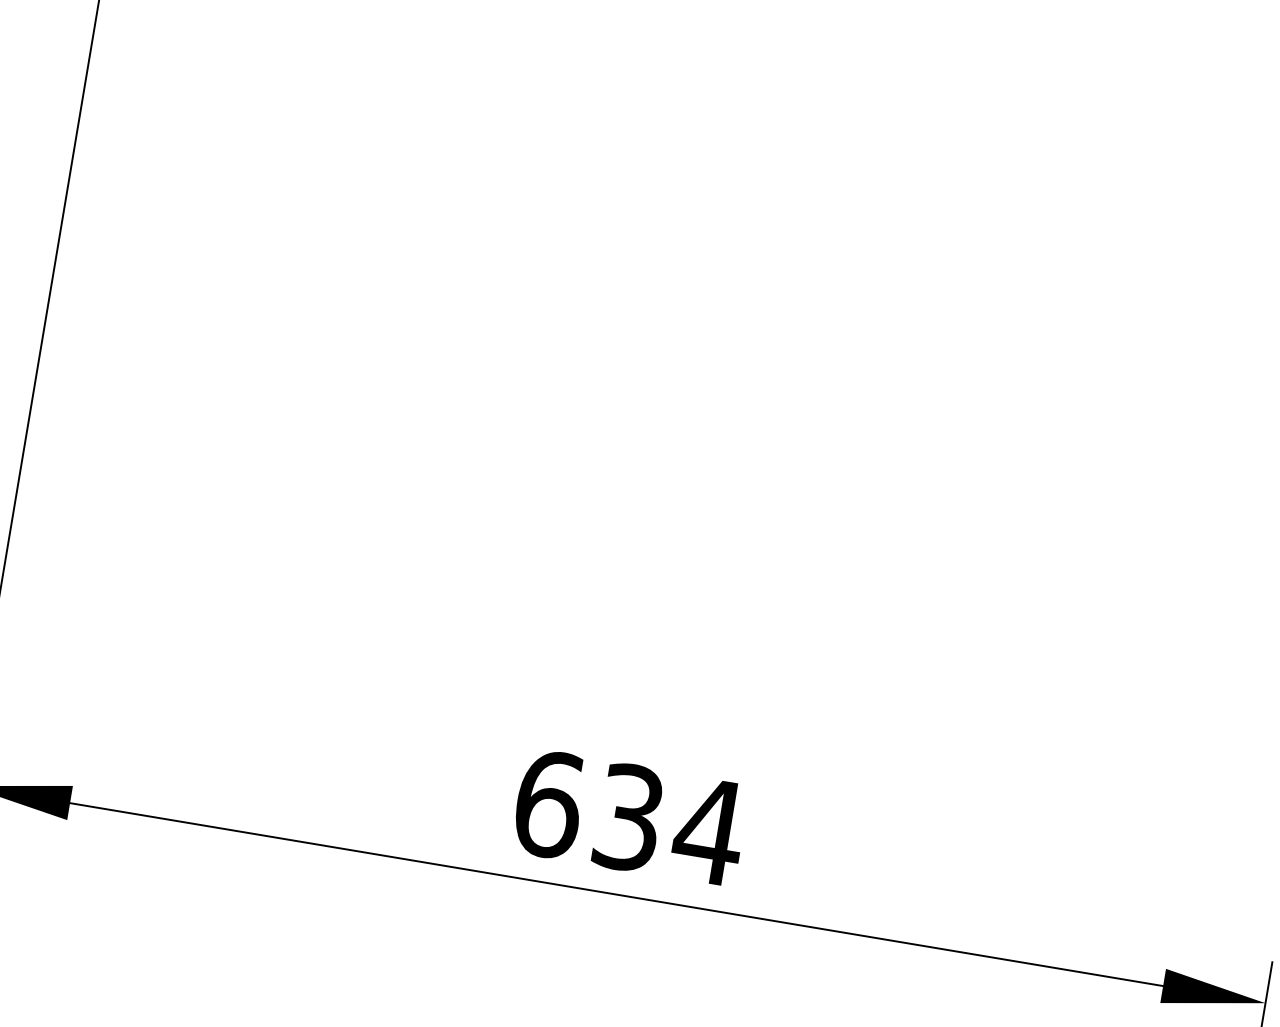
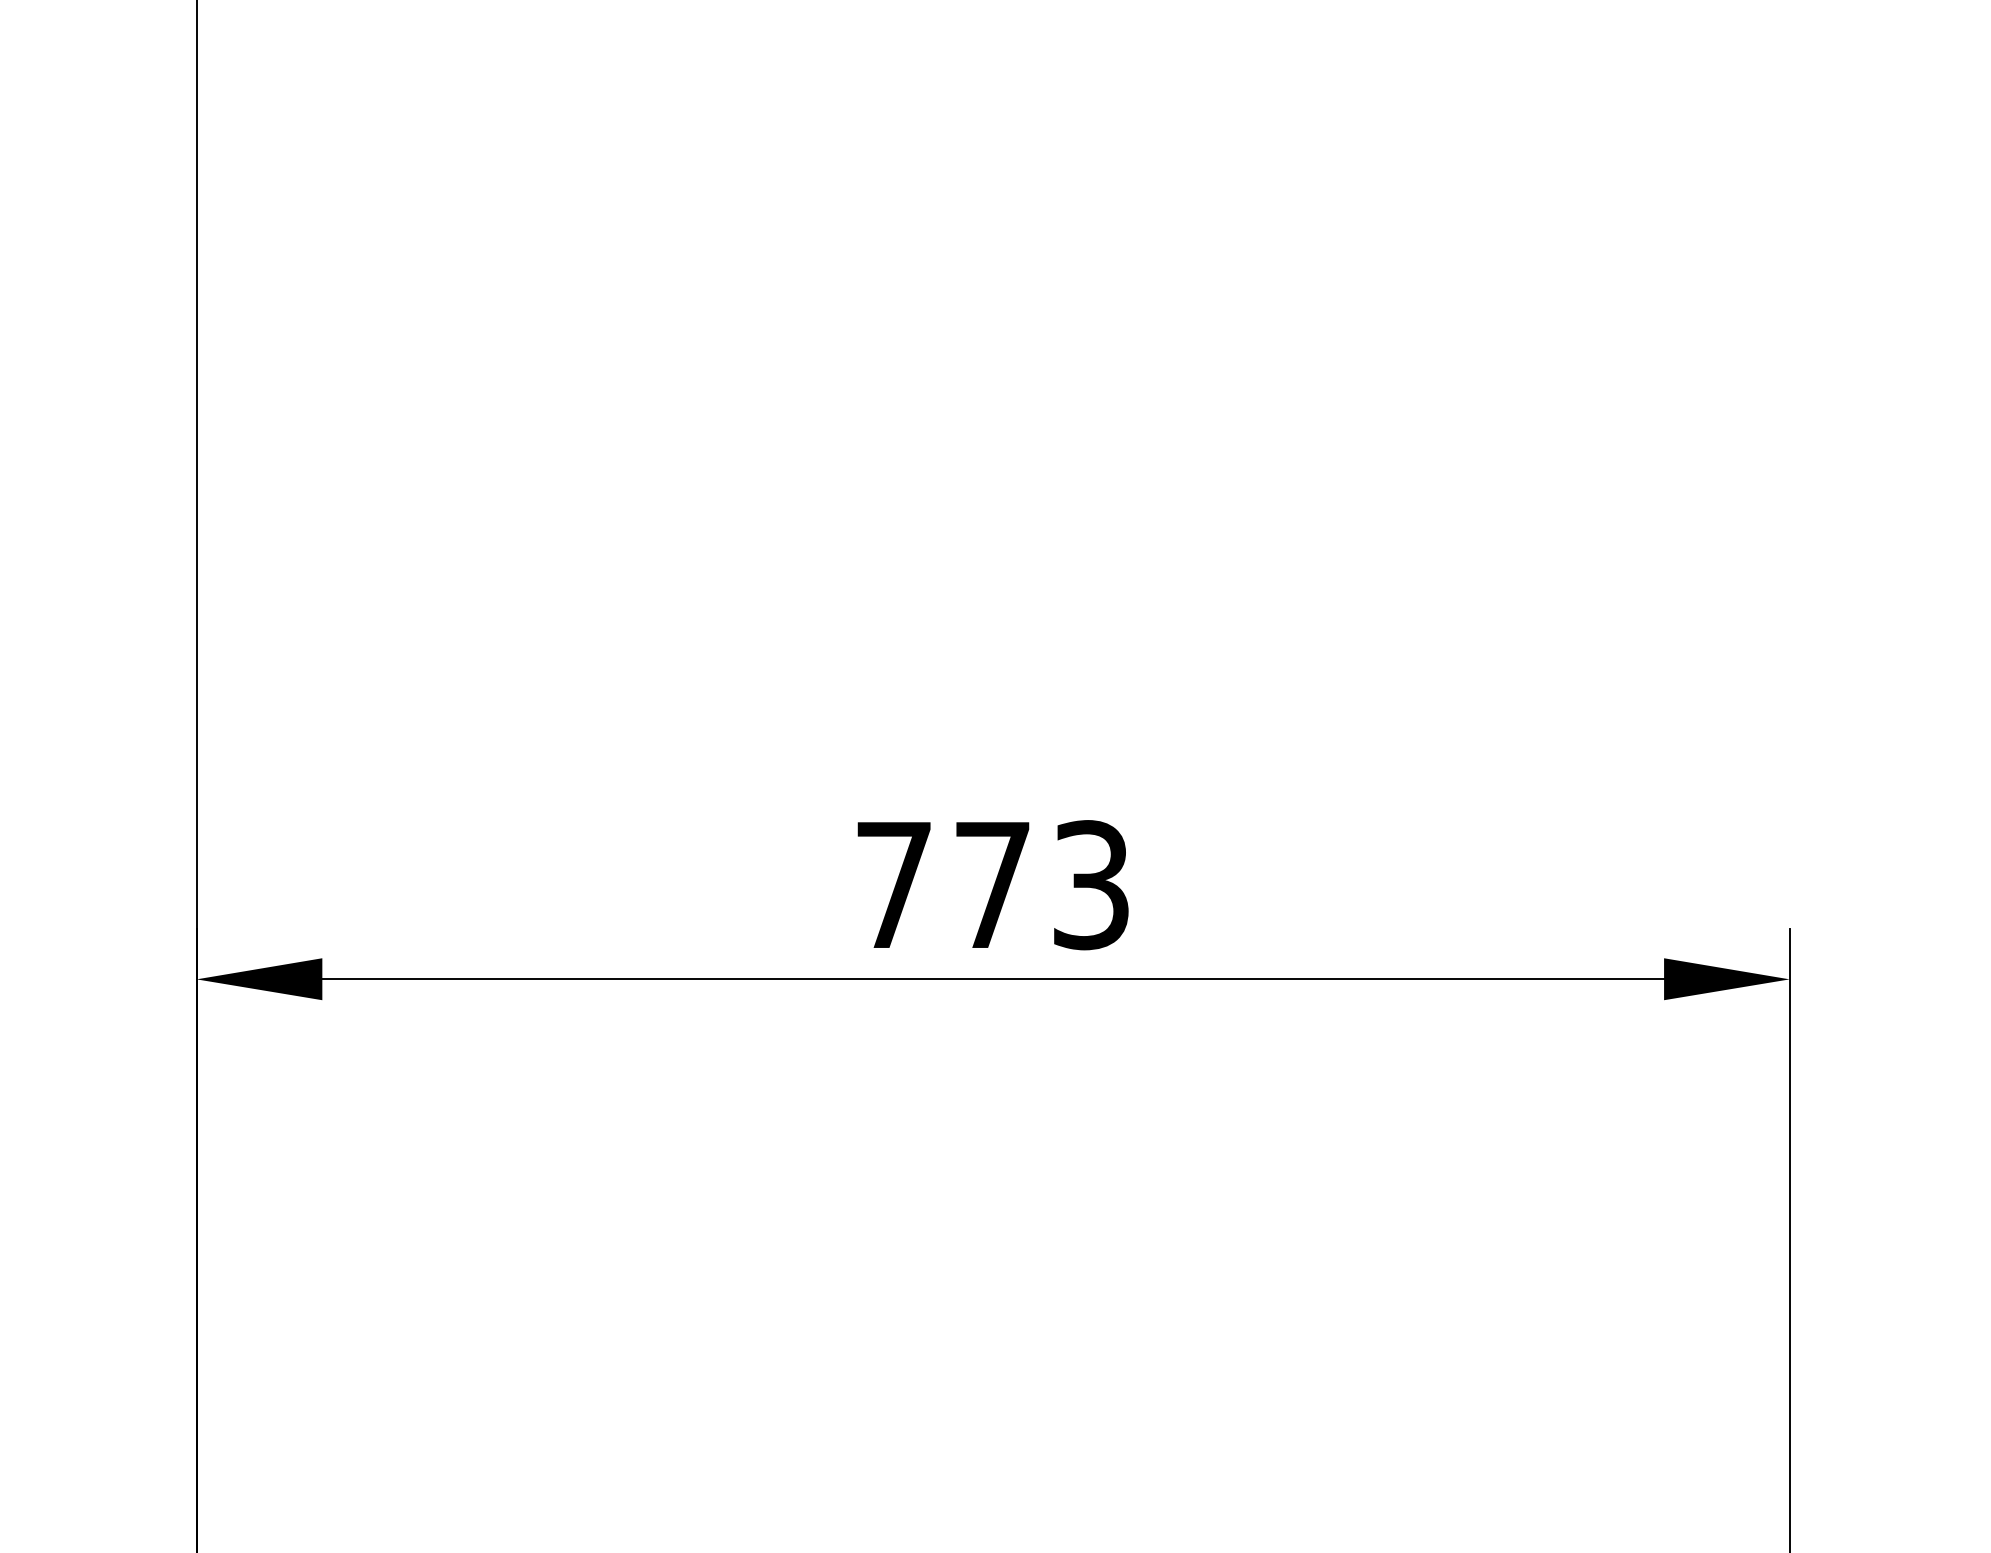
text: (630, 818) -> (994, 885), 634 -> 773

